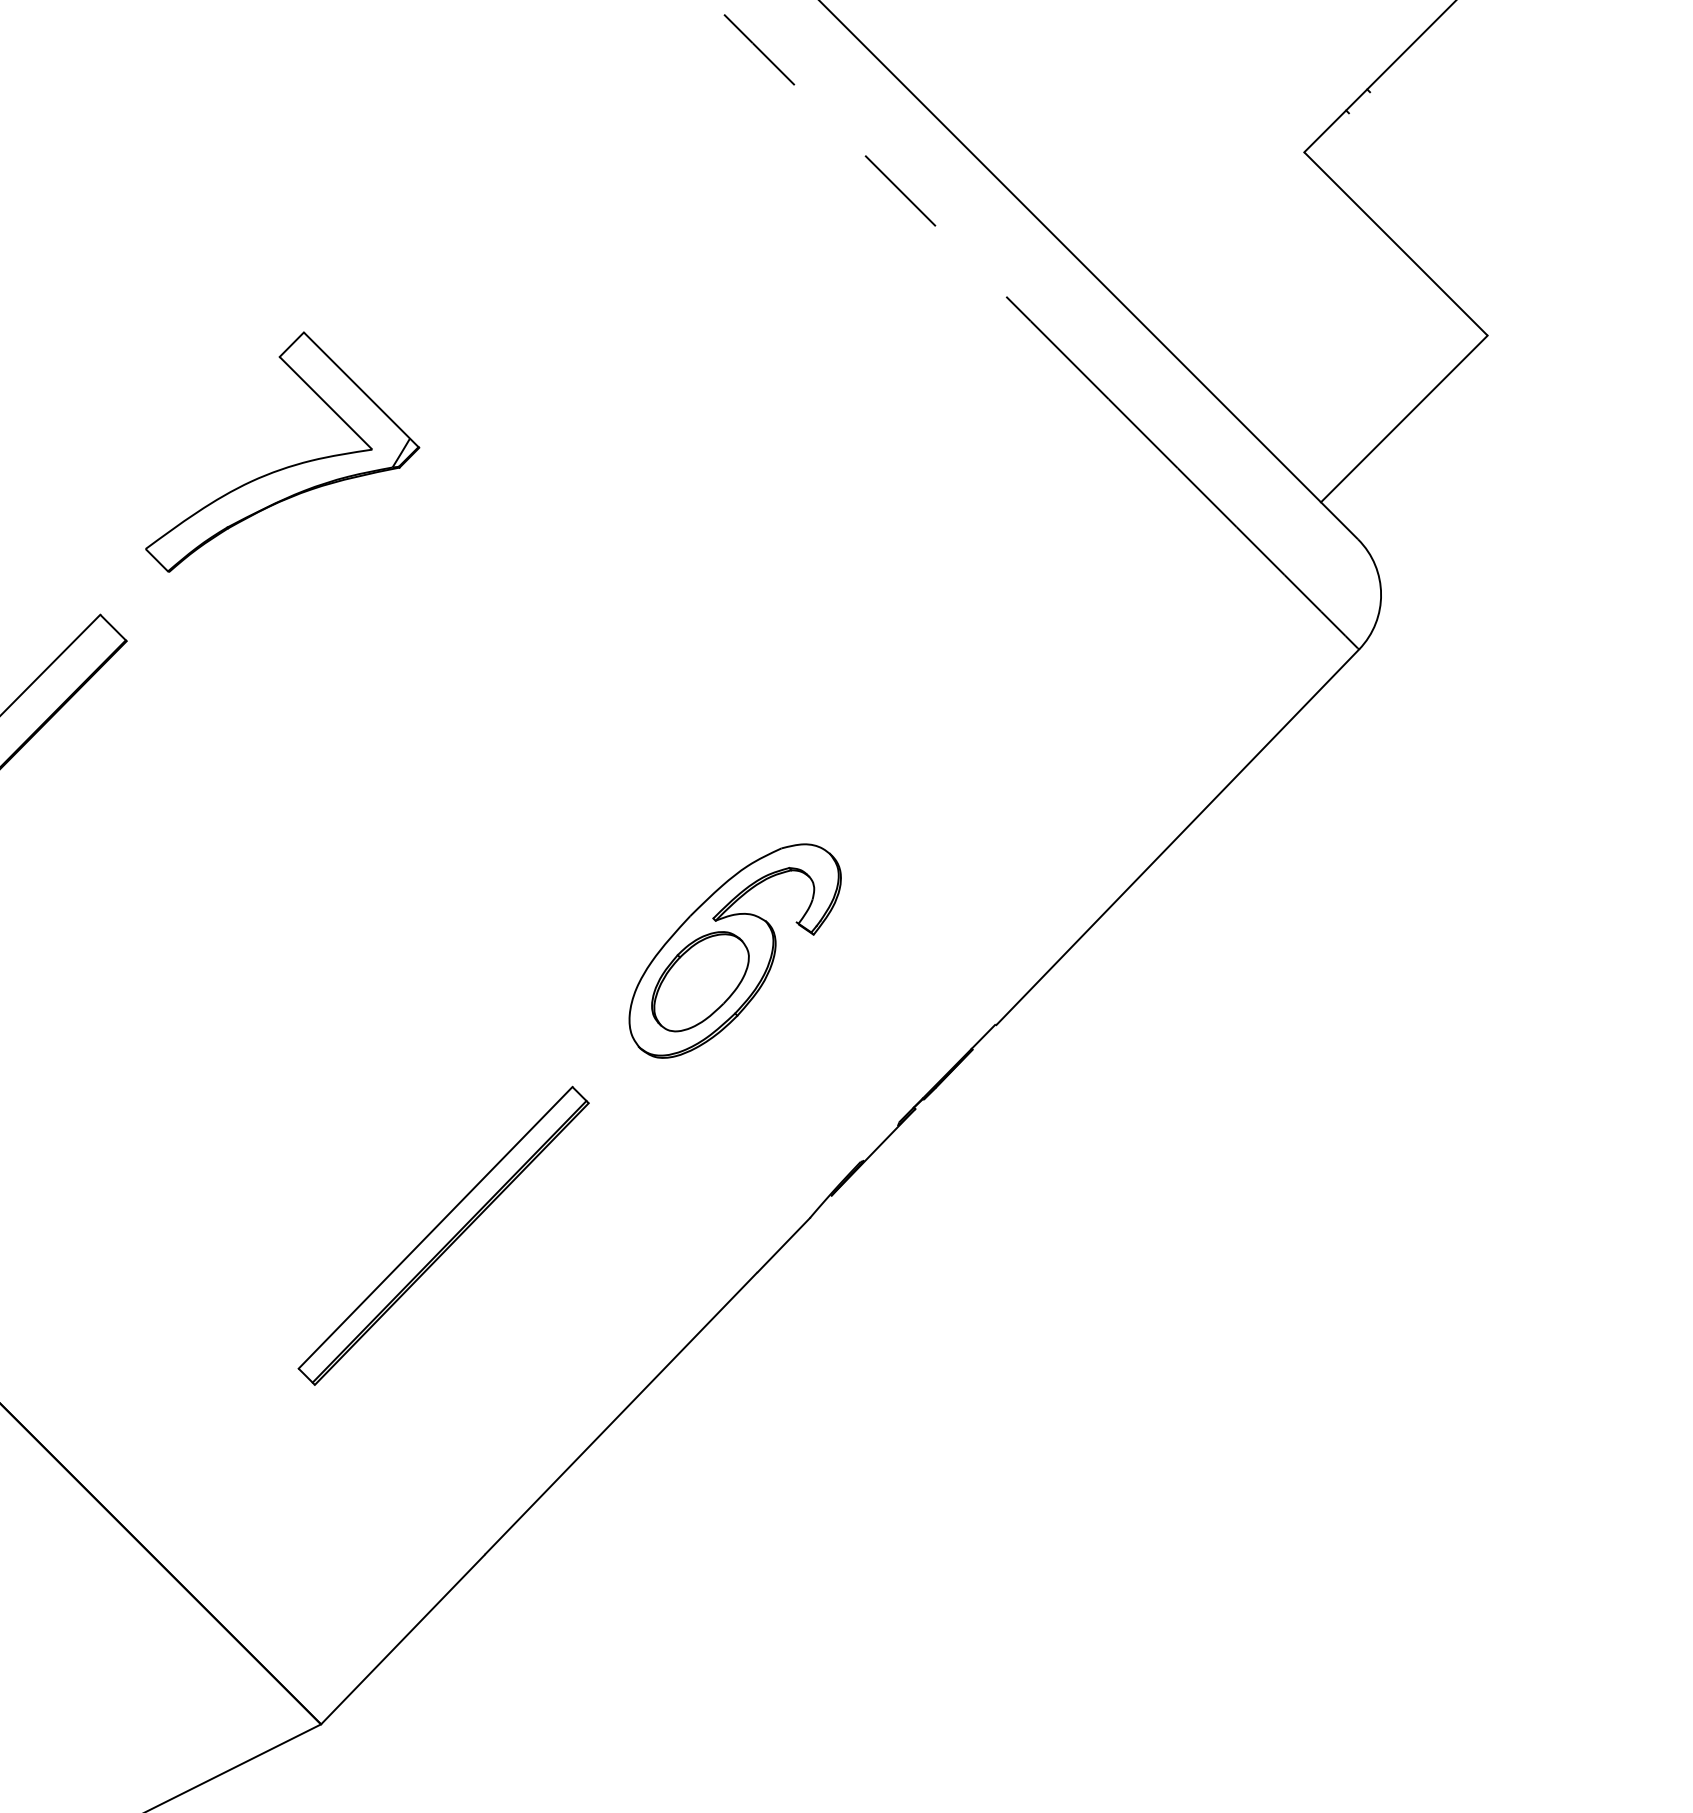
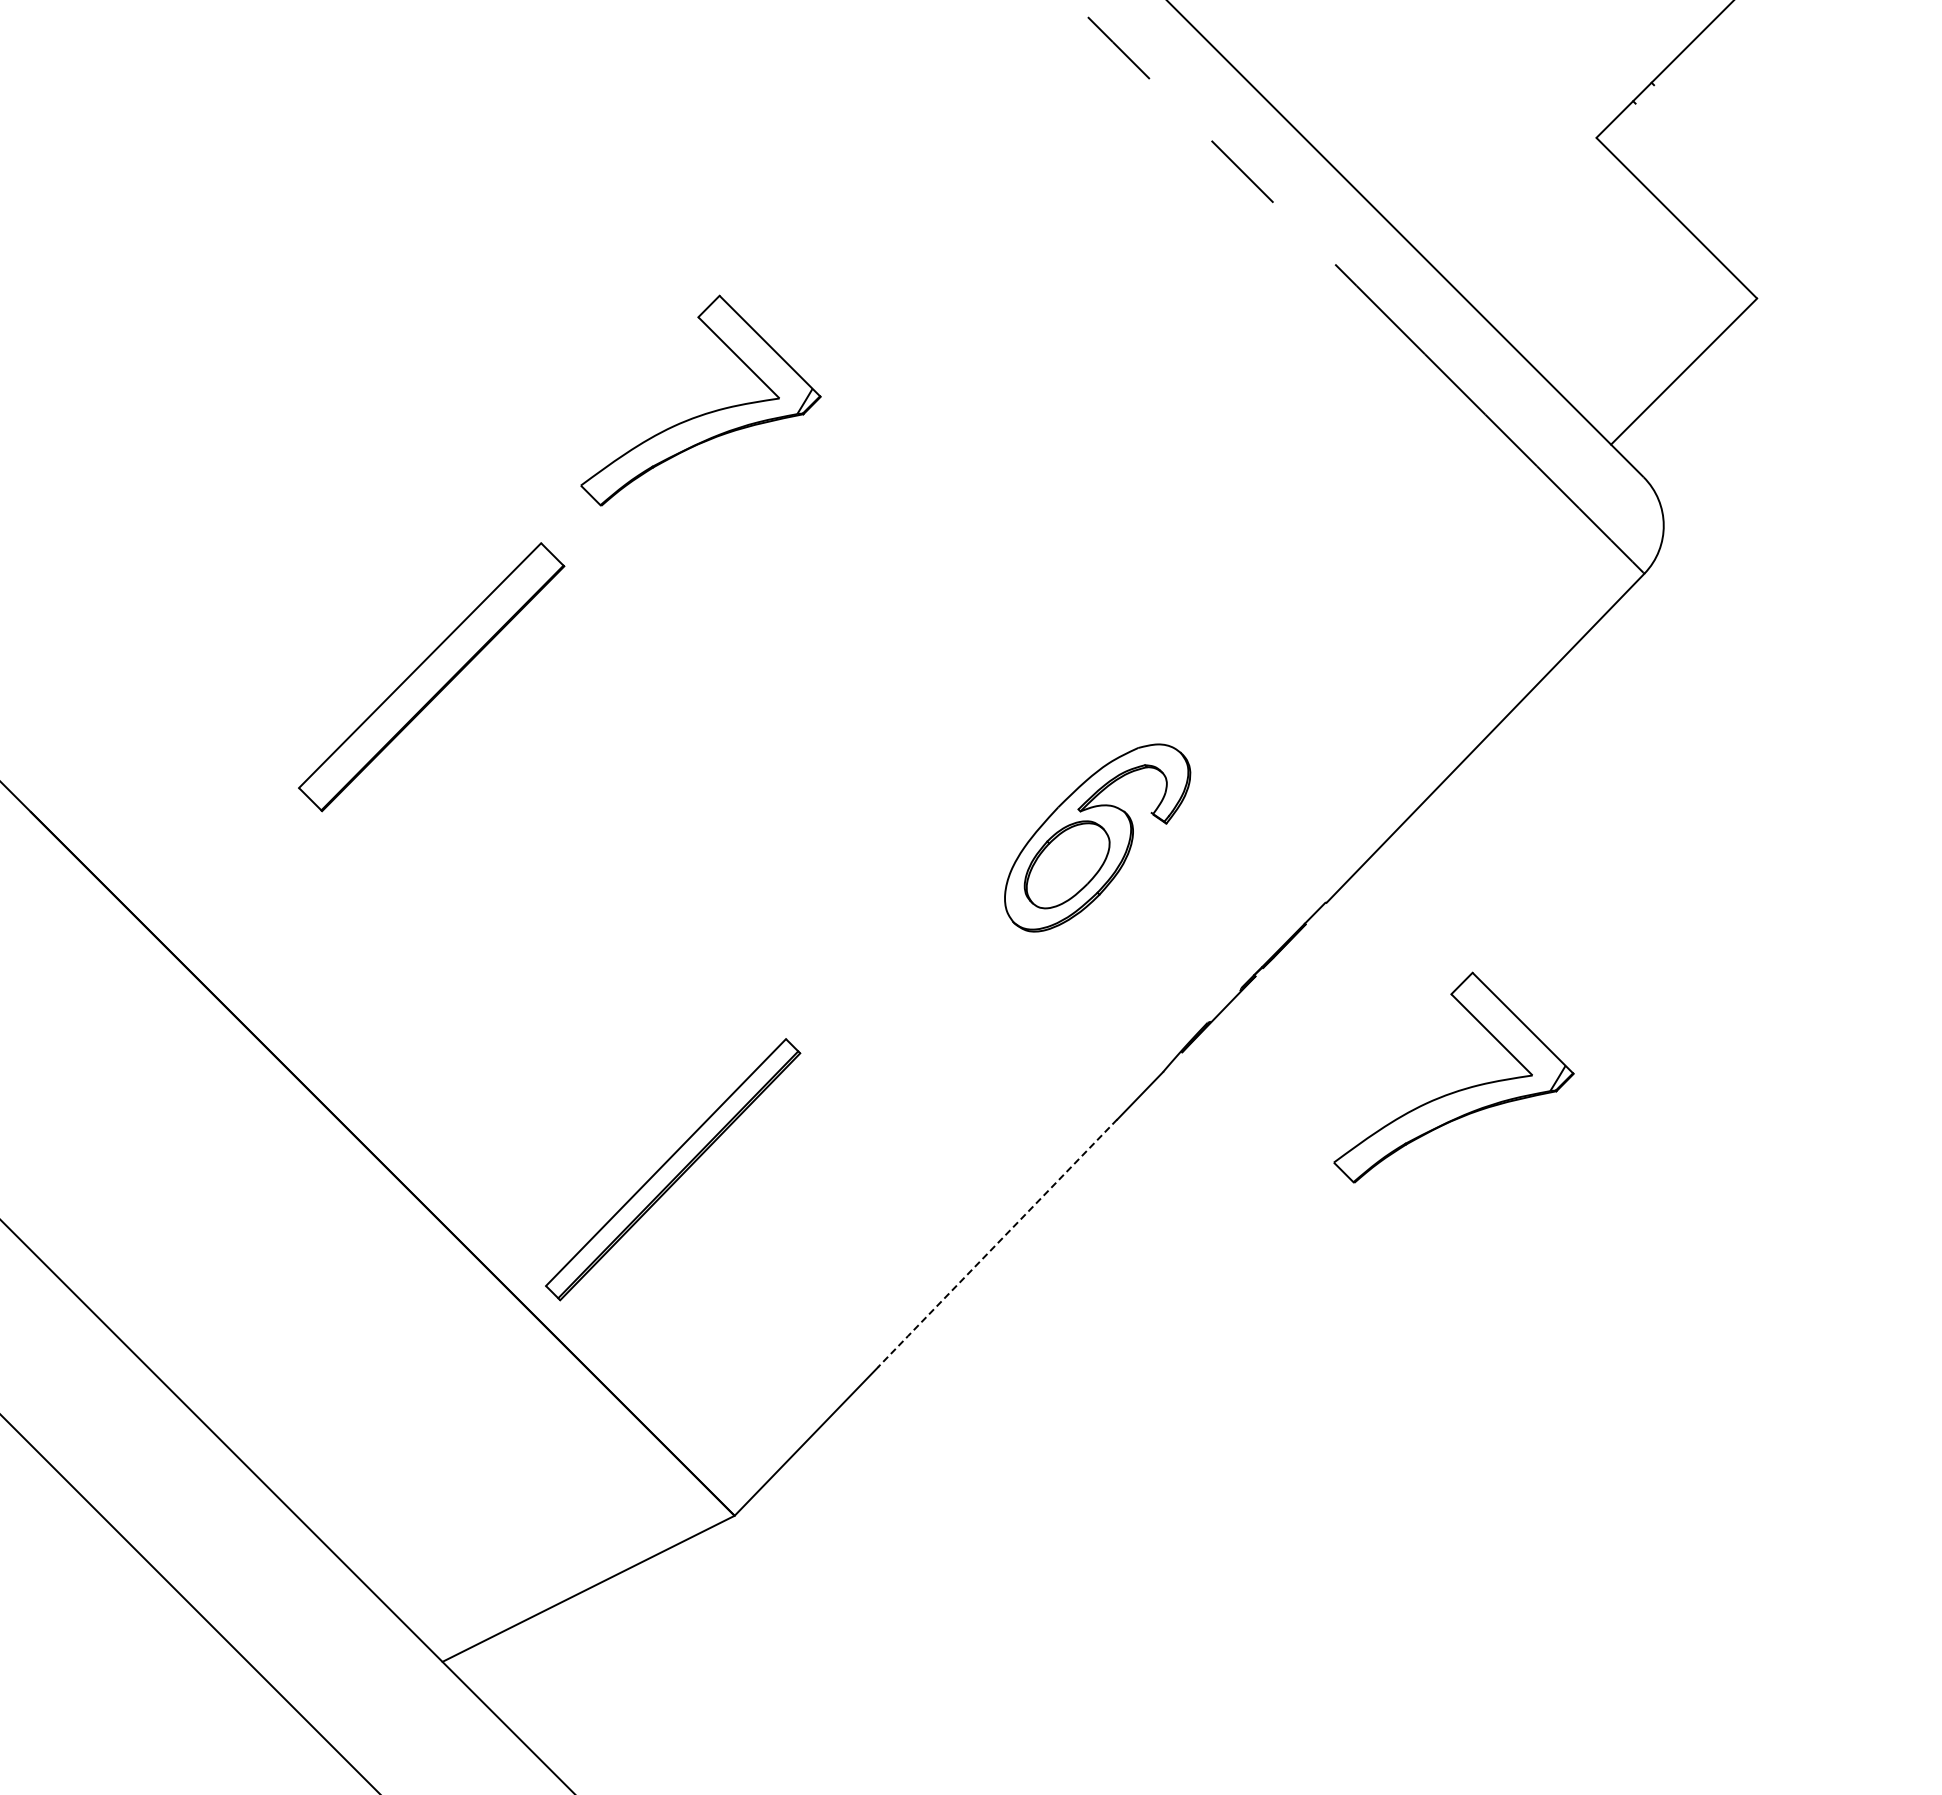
part: (444, 1235) -> (673, 1169), moved
part: (1144, 1239) -> (1456, 1090), added
line: (619, 1414) -> (996, 1244), solid -> dashed

